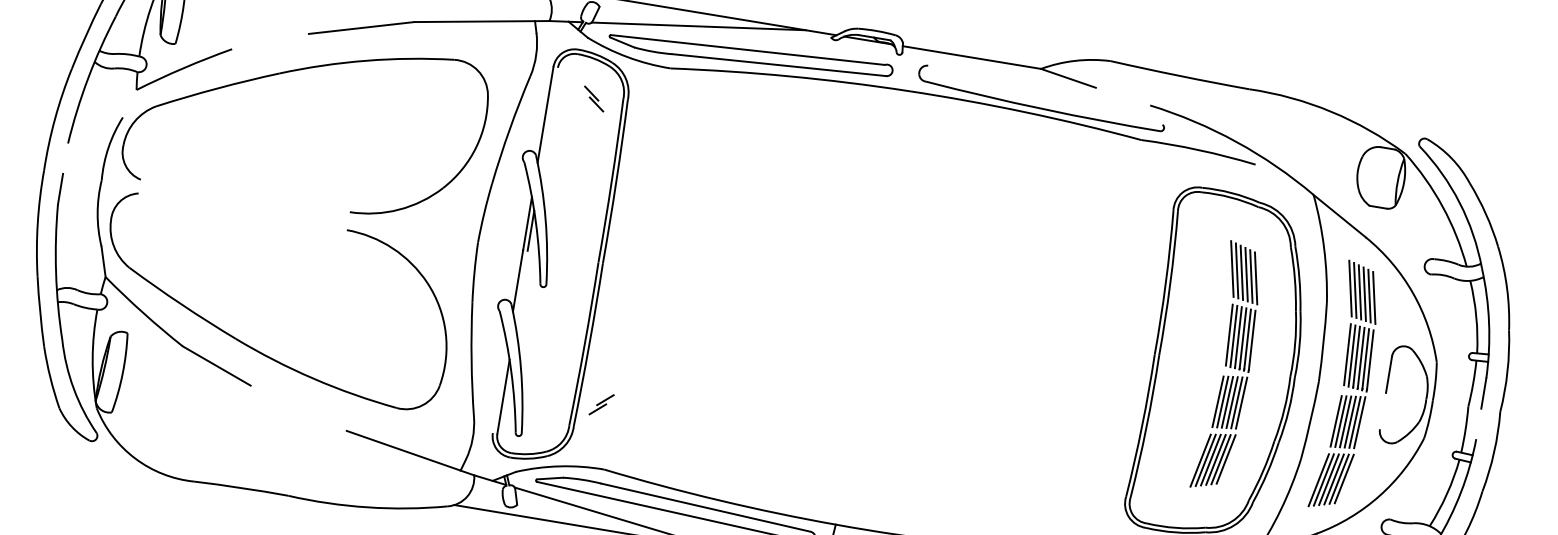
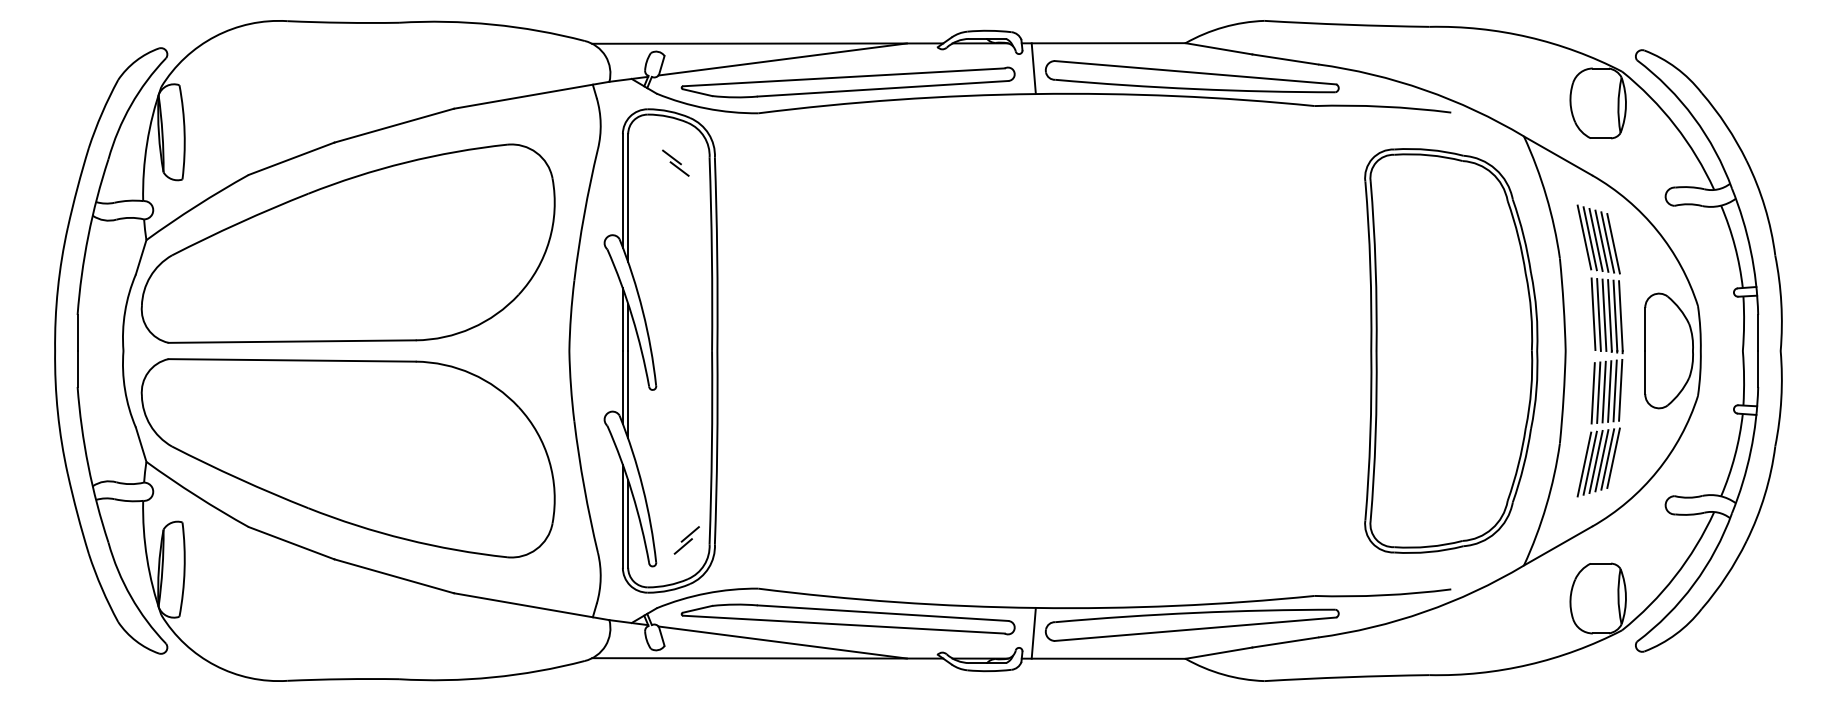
line: (270, 41) -> (291, 158), added
line: (909, 69) -> (1033, 68), added
line: (1045, 95) -> (1195, 72), added
line: (1123, 96) -> (1285, 59), added
line: (129, 103) -> (140, 257), added
line: (549, 122) -> (628, 198), added
line: (65, 158) -> (77, 332), added
line: (244, 195) -> (291, 341), added
line: (242, 211) -> (291, 360), added
line: (521, 287) -> (628, 394), added
part: (1229, 366) -> (1459, 350), removed
line: (499, 388) -> (622, 515), added
part: (601, 404) -> (686, 540), moved
line: (298, 408) -> (393, 576), added
line: (1383, 411) -> (1645, 372), added
line: (1479, 423) -> (1758, 368), added

